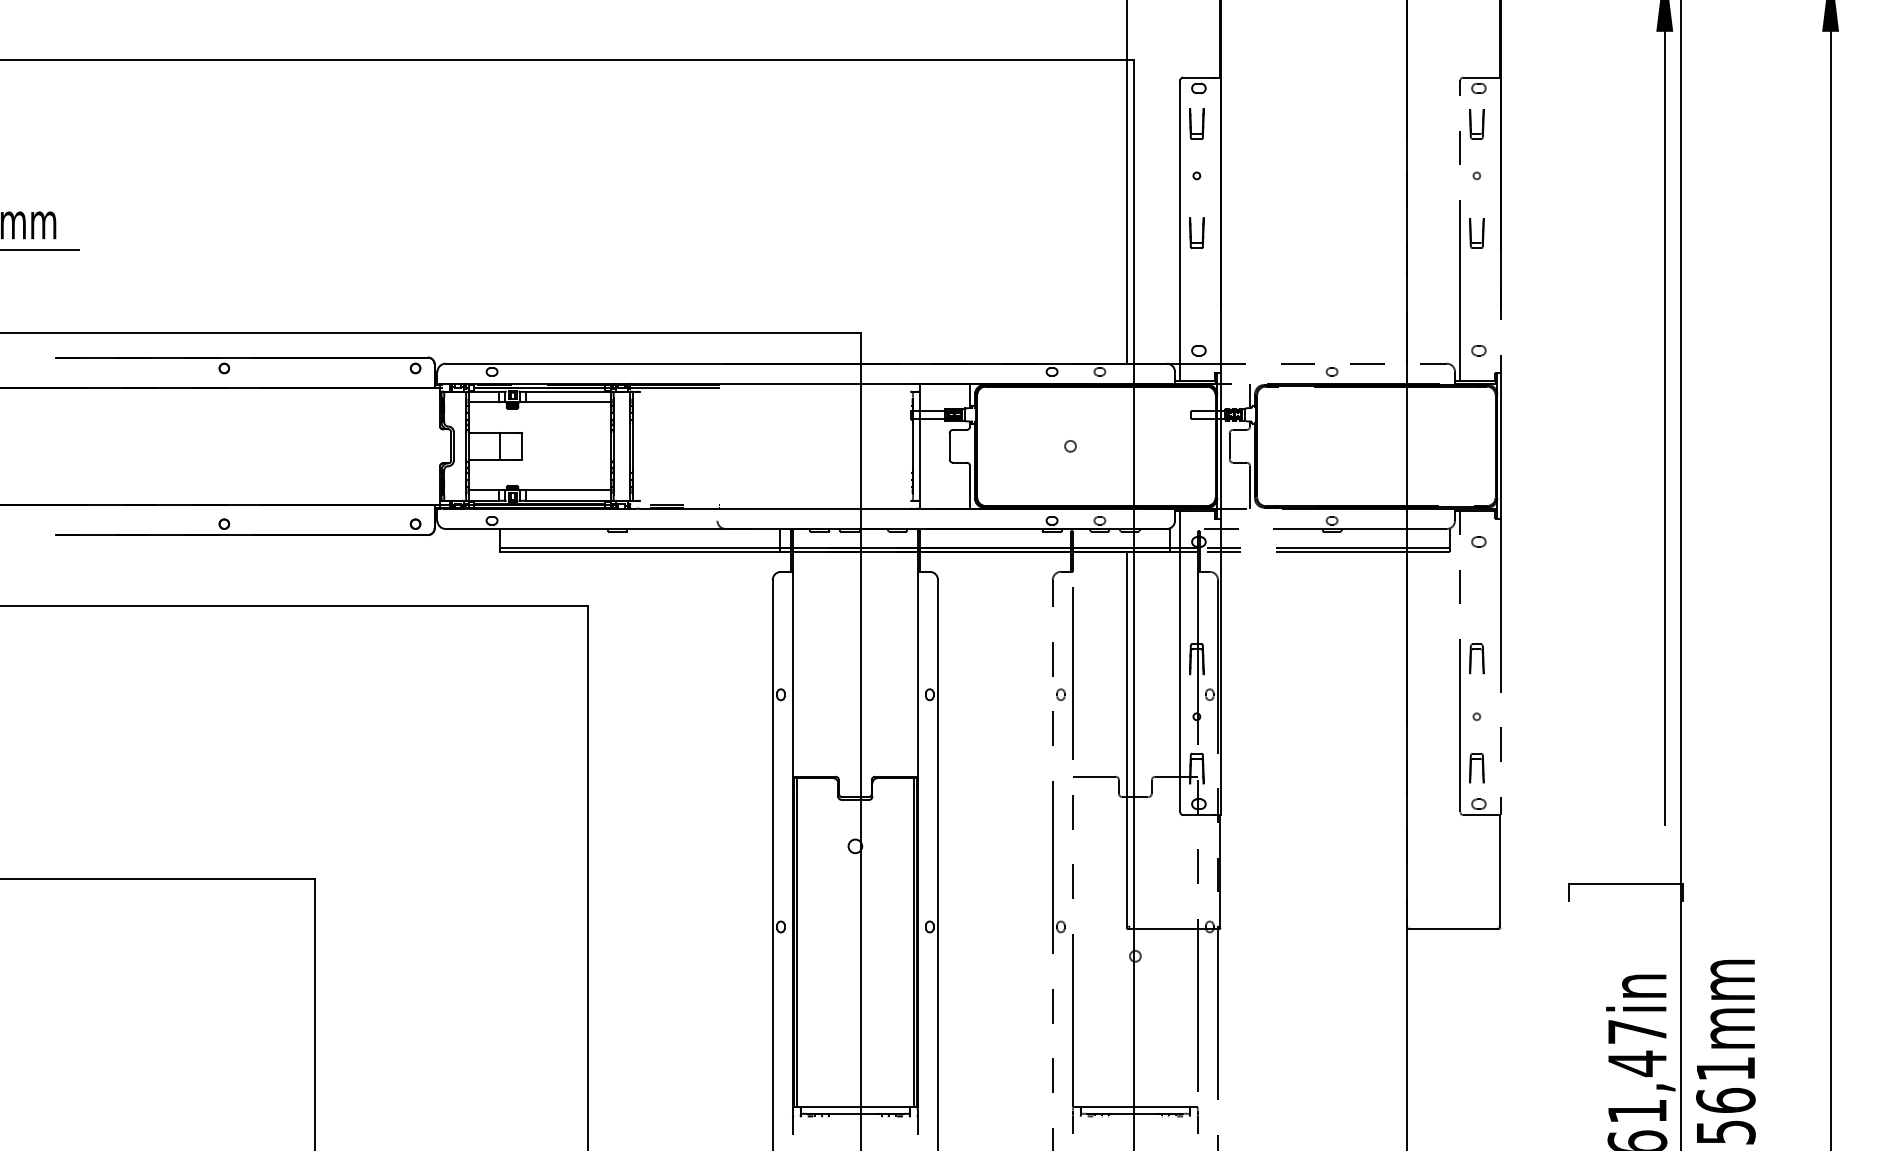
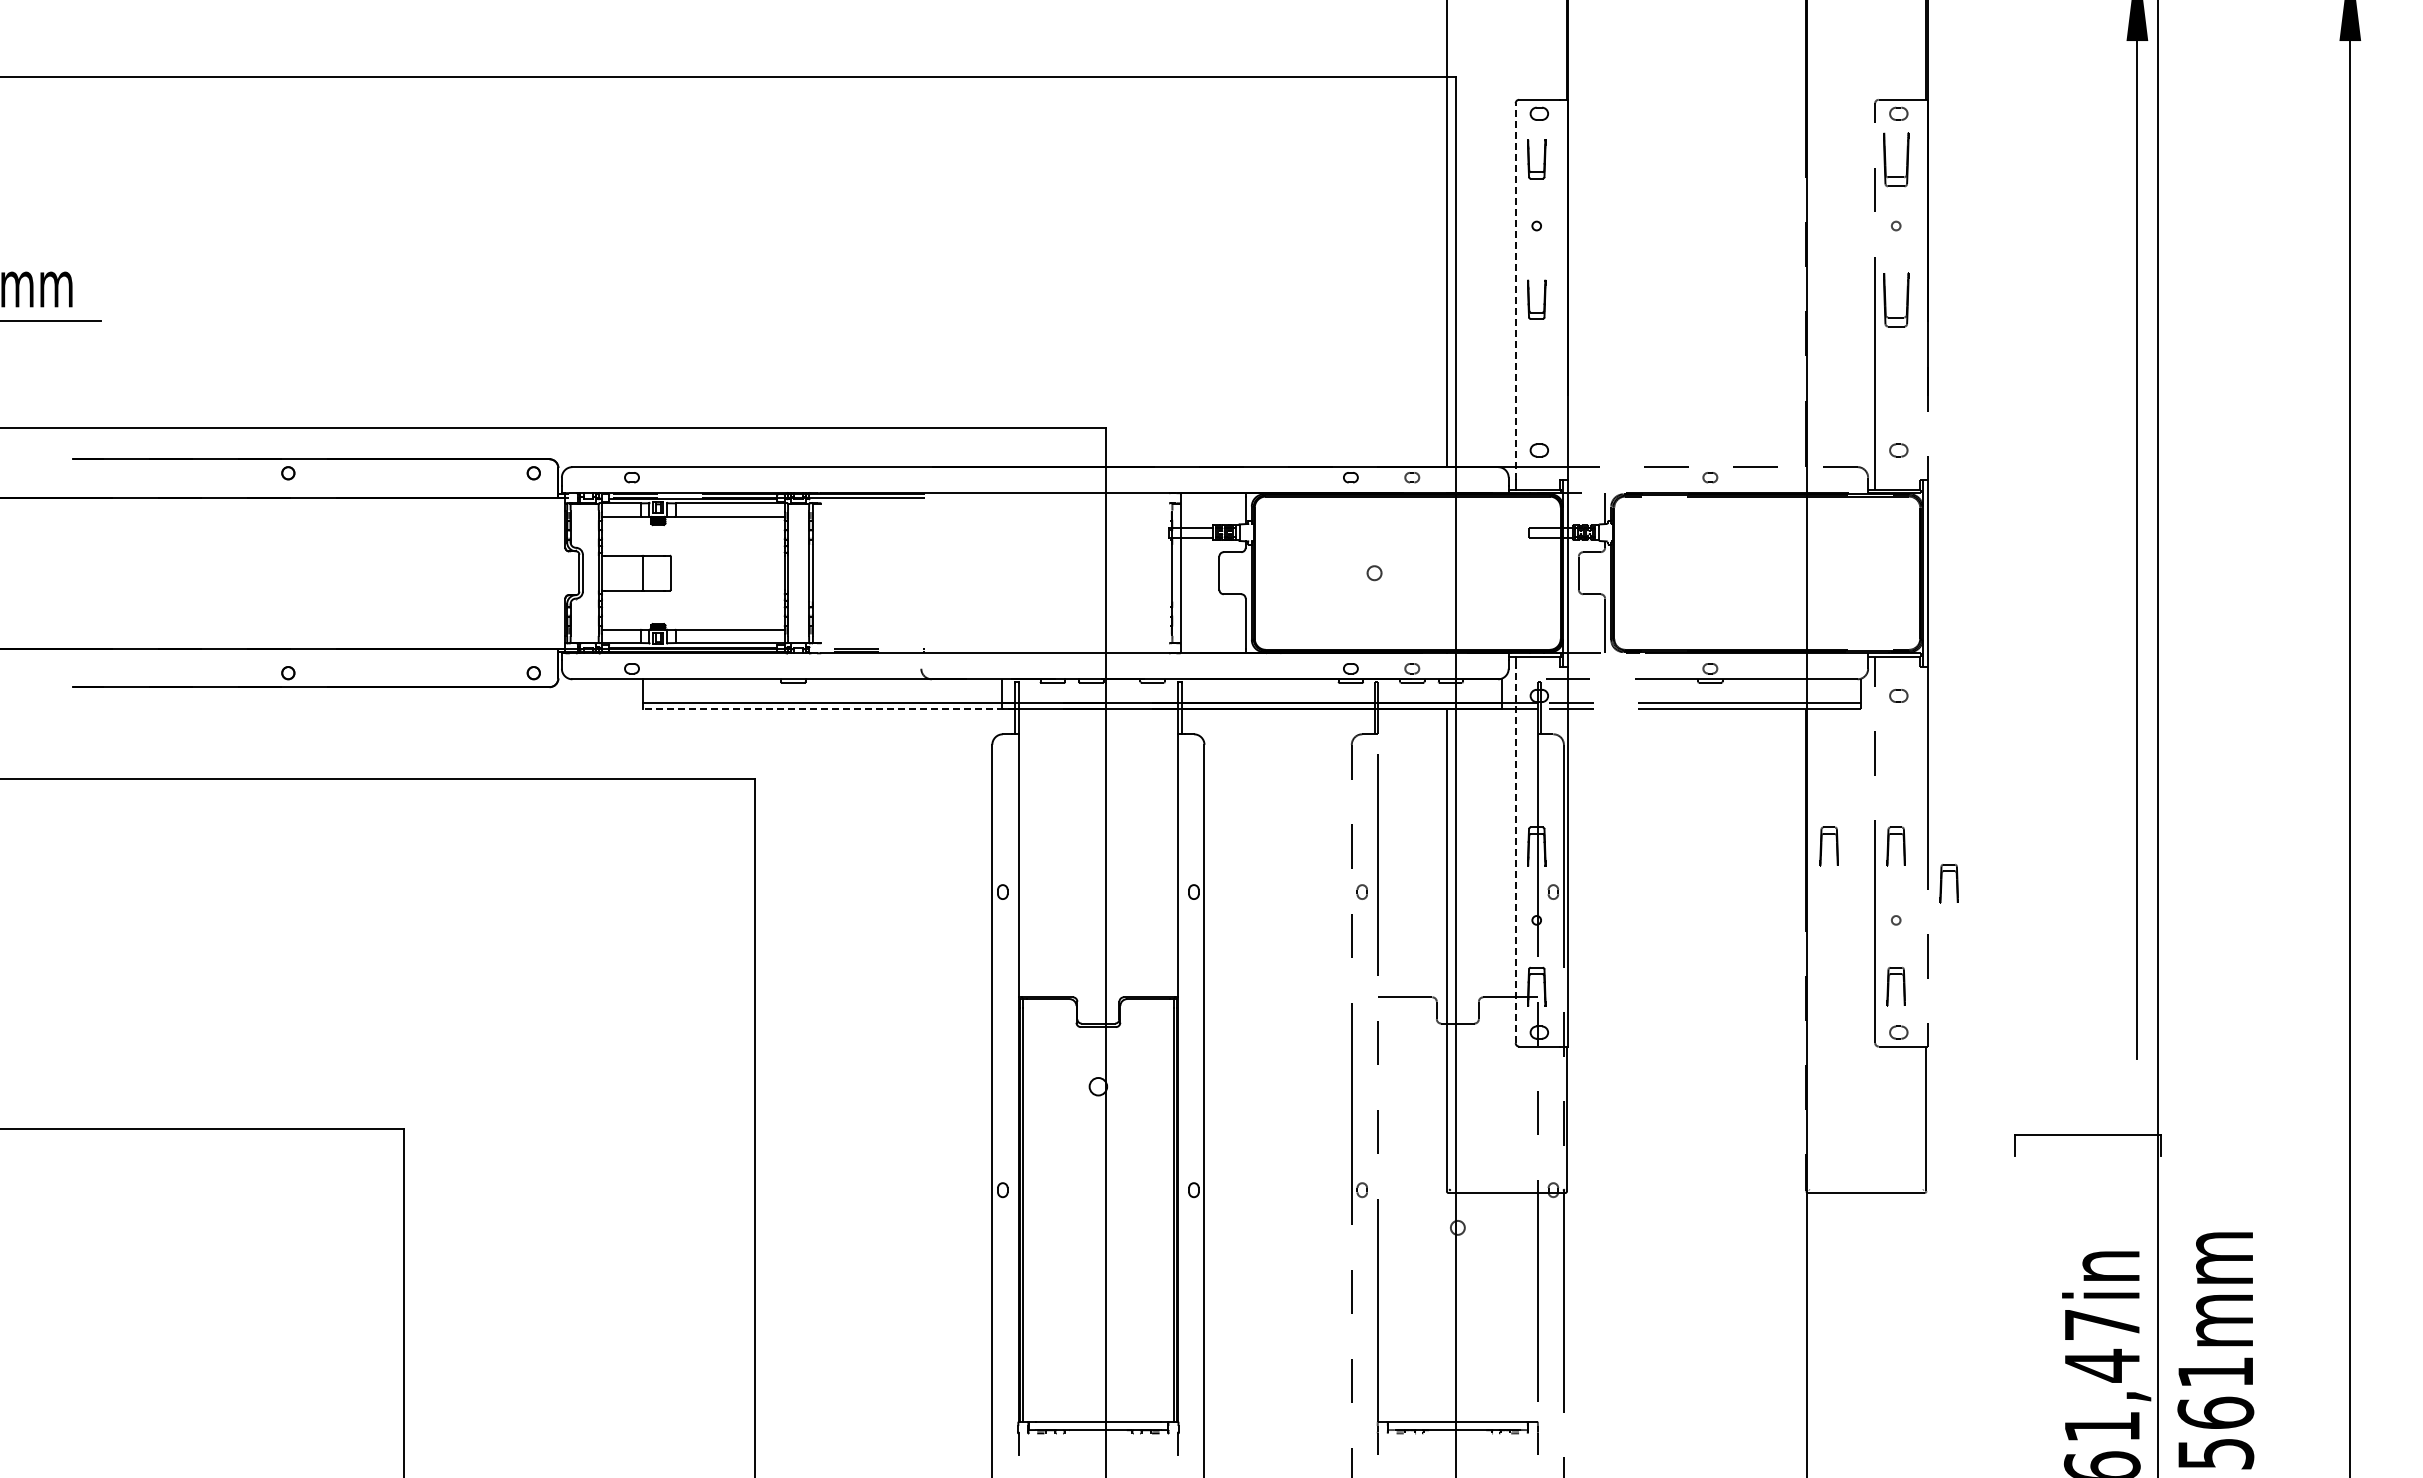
part: (1476, 124) -> (1895, 159), size x1.4
line: (1180, 226) -> (1515, 290), solid -> dashed
part: (1476, 233) -> (1895, 299), size x1.4
line: (645, 552) -> (828, 709), solid -> dashed
part: (1424, 659) -> (1828, 846), added
line: (1180, 665) -> (1515, 854), solid -> dashed
part: (1517, 688) -> (1948, 883), added

